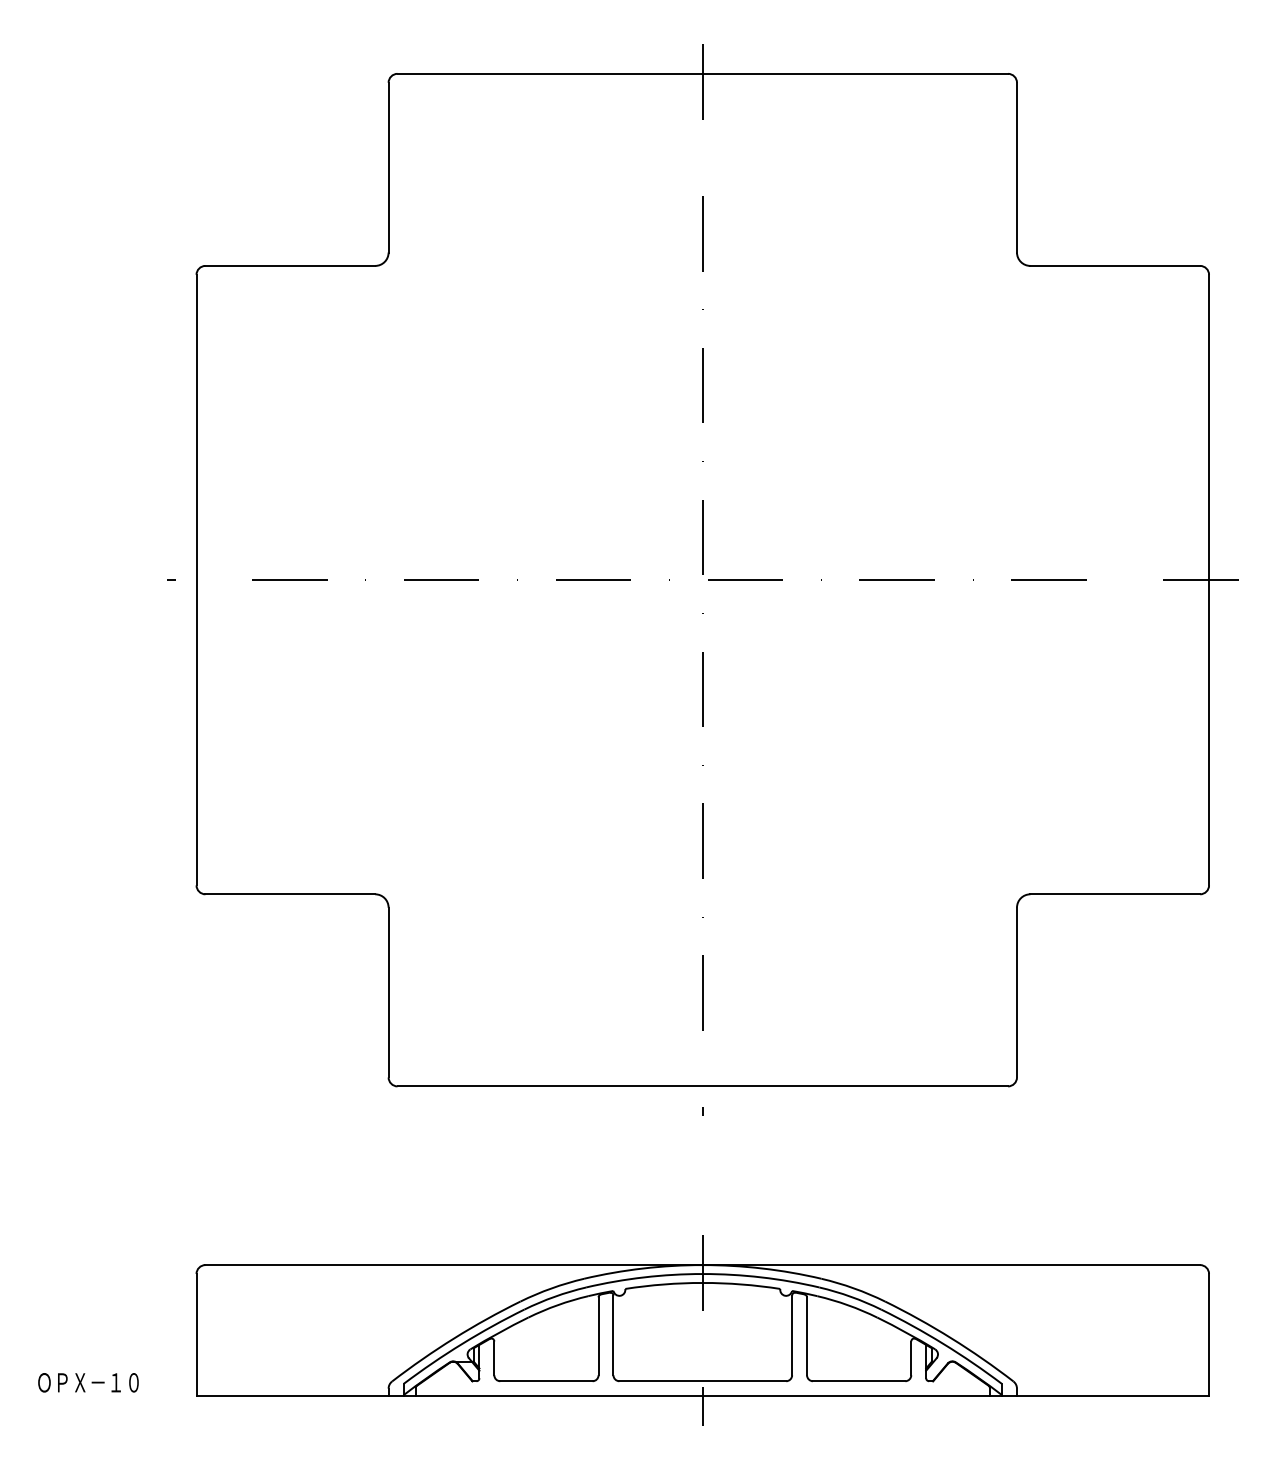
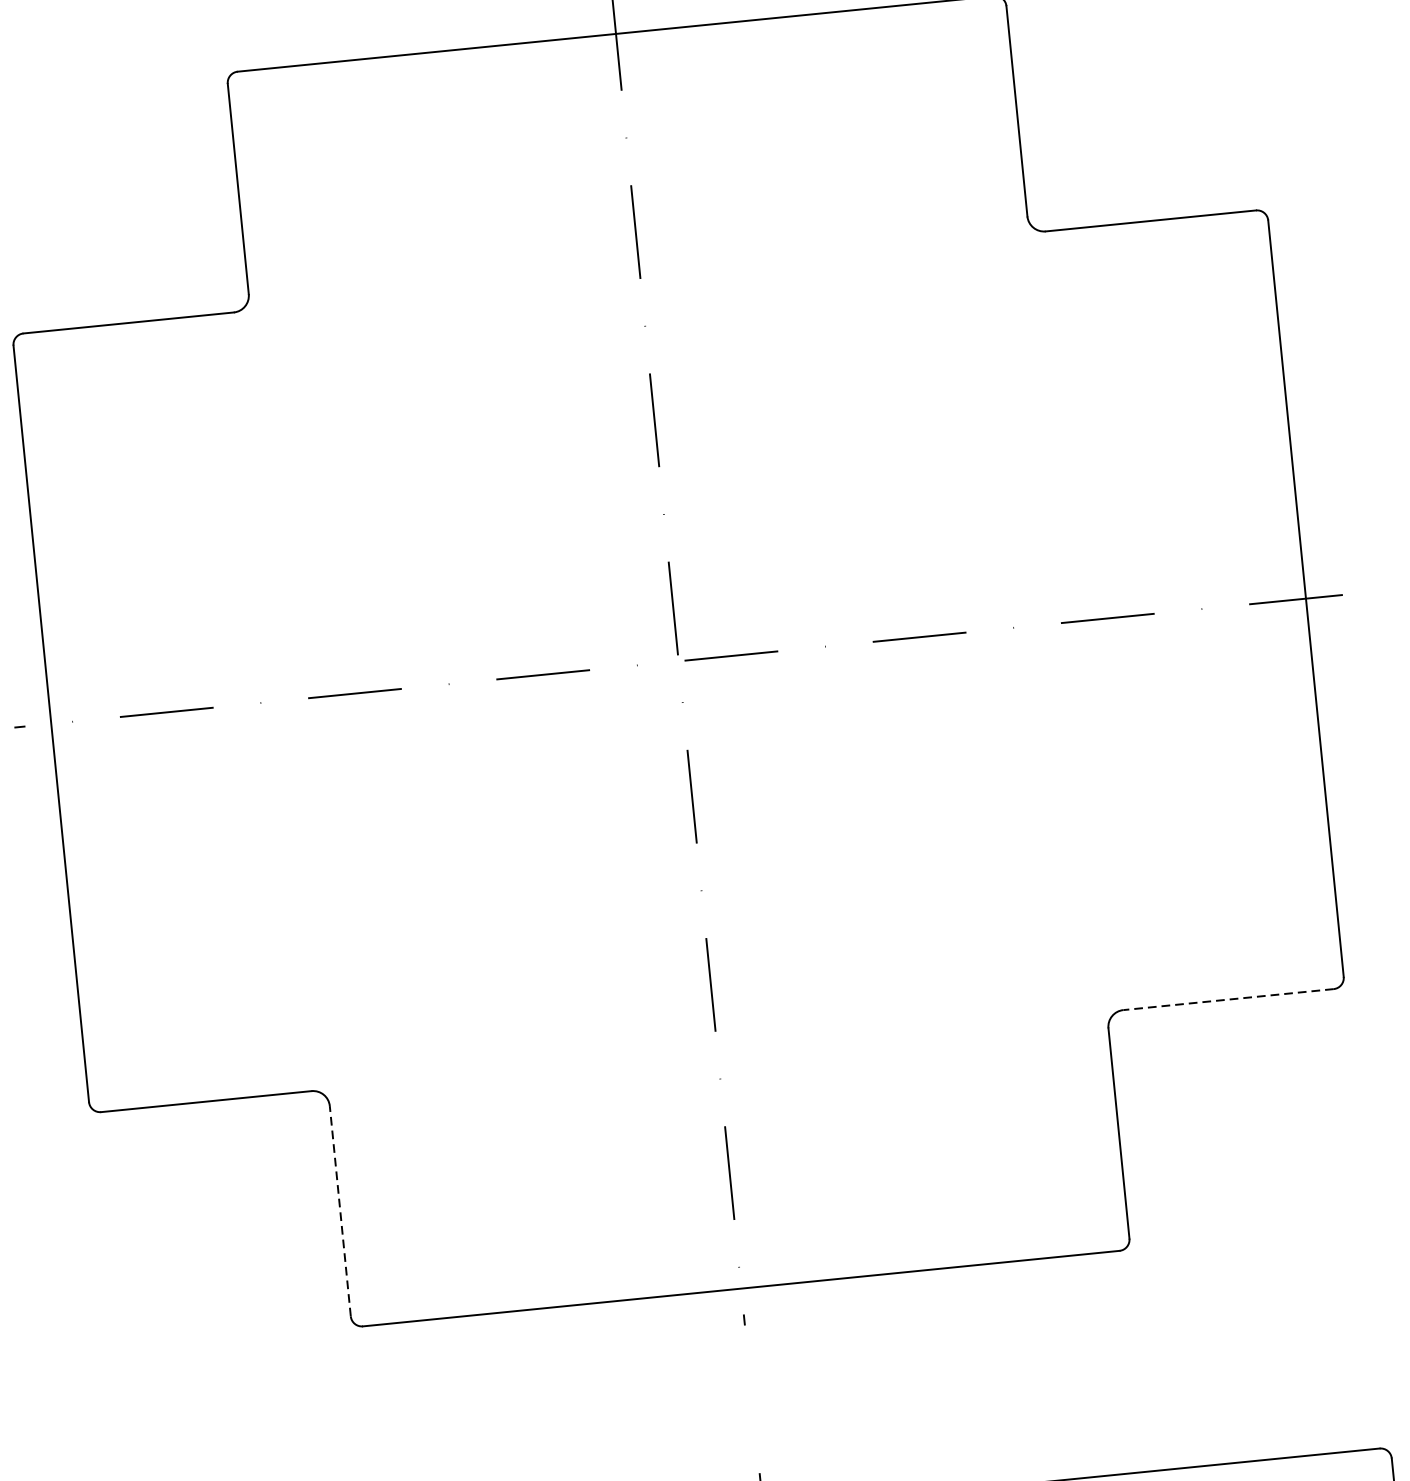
line: (1115, 894) -> (1228, 999), solid -> dashed
line: (388, 992) -> (340, 1211), solid -> dashed

